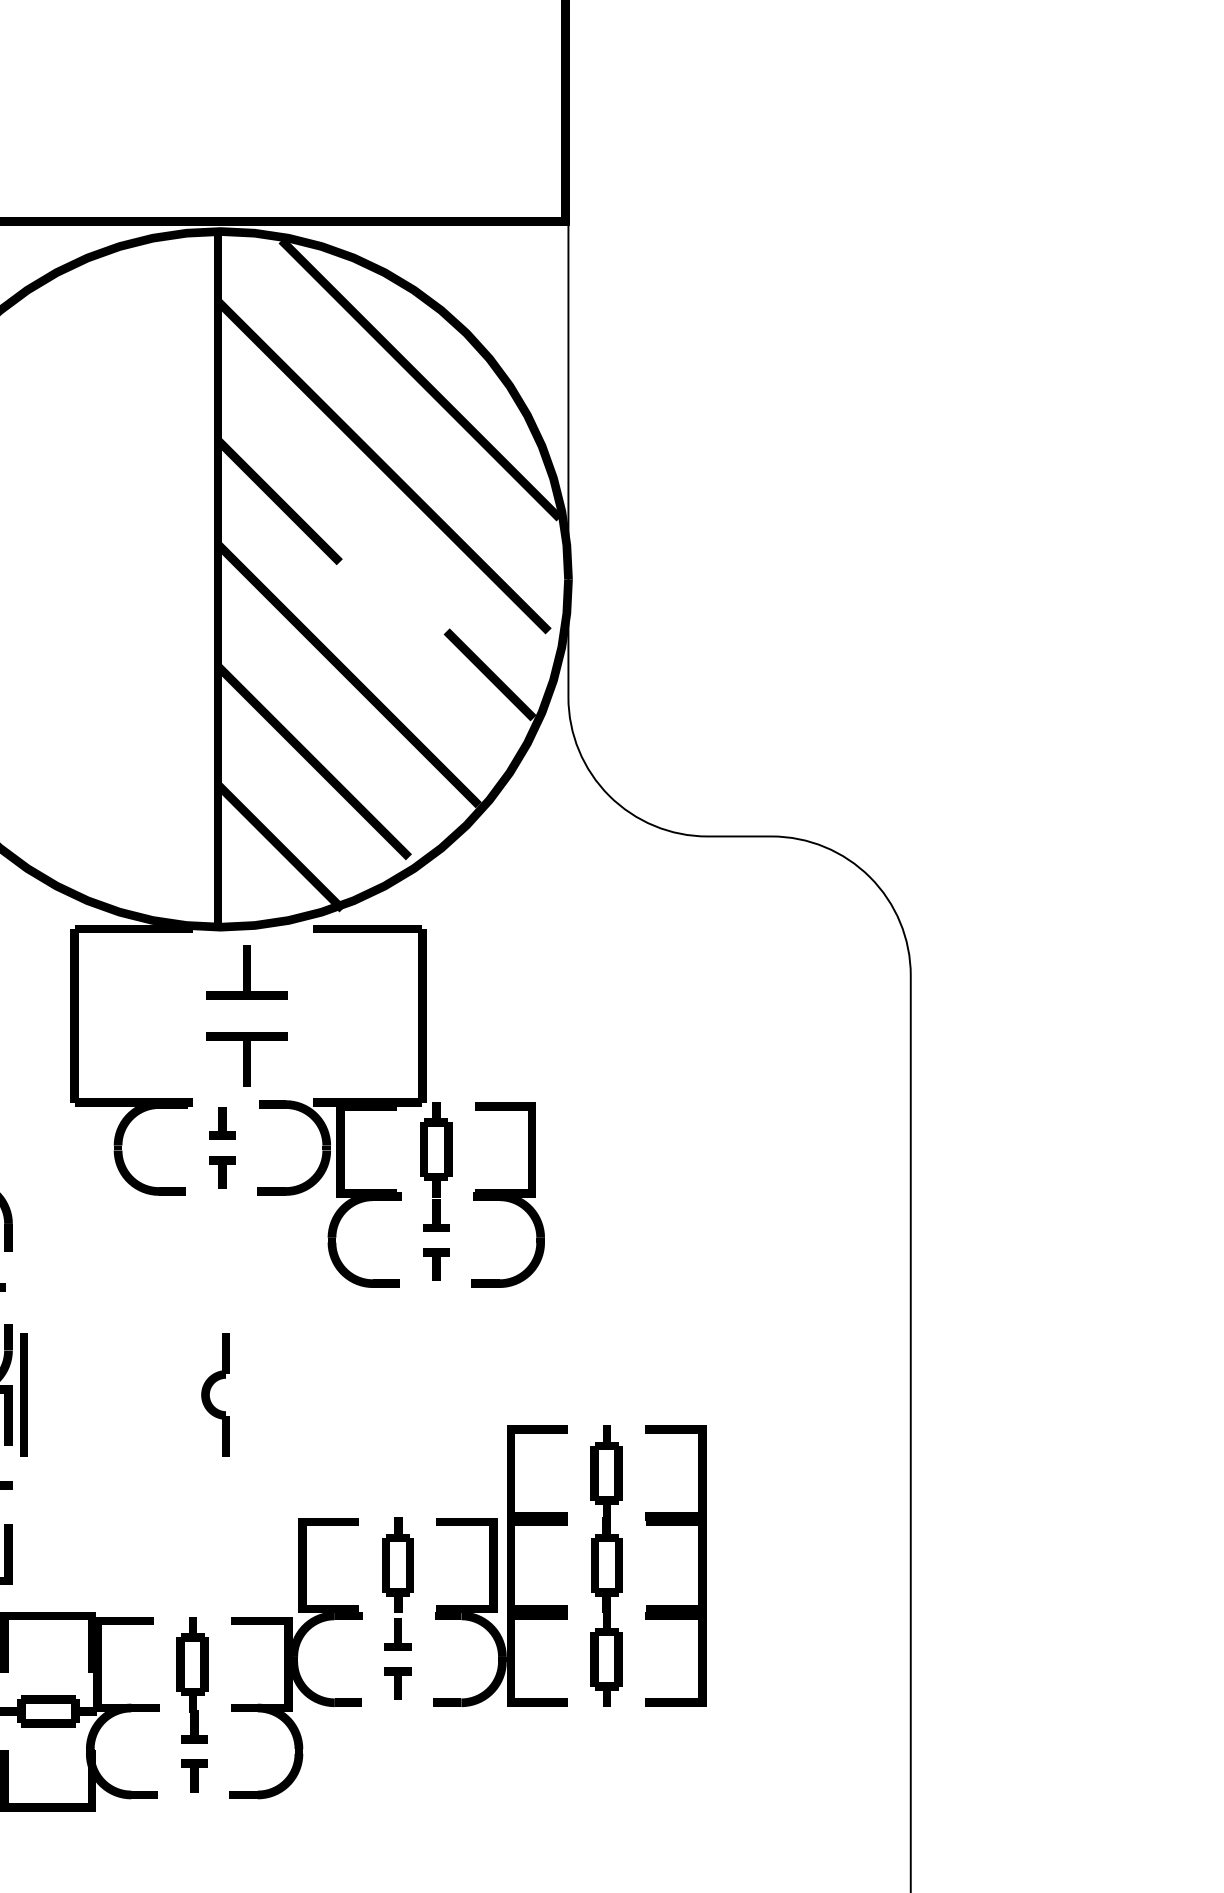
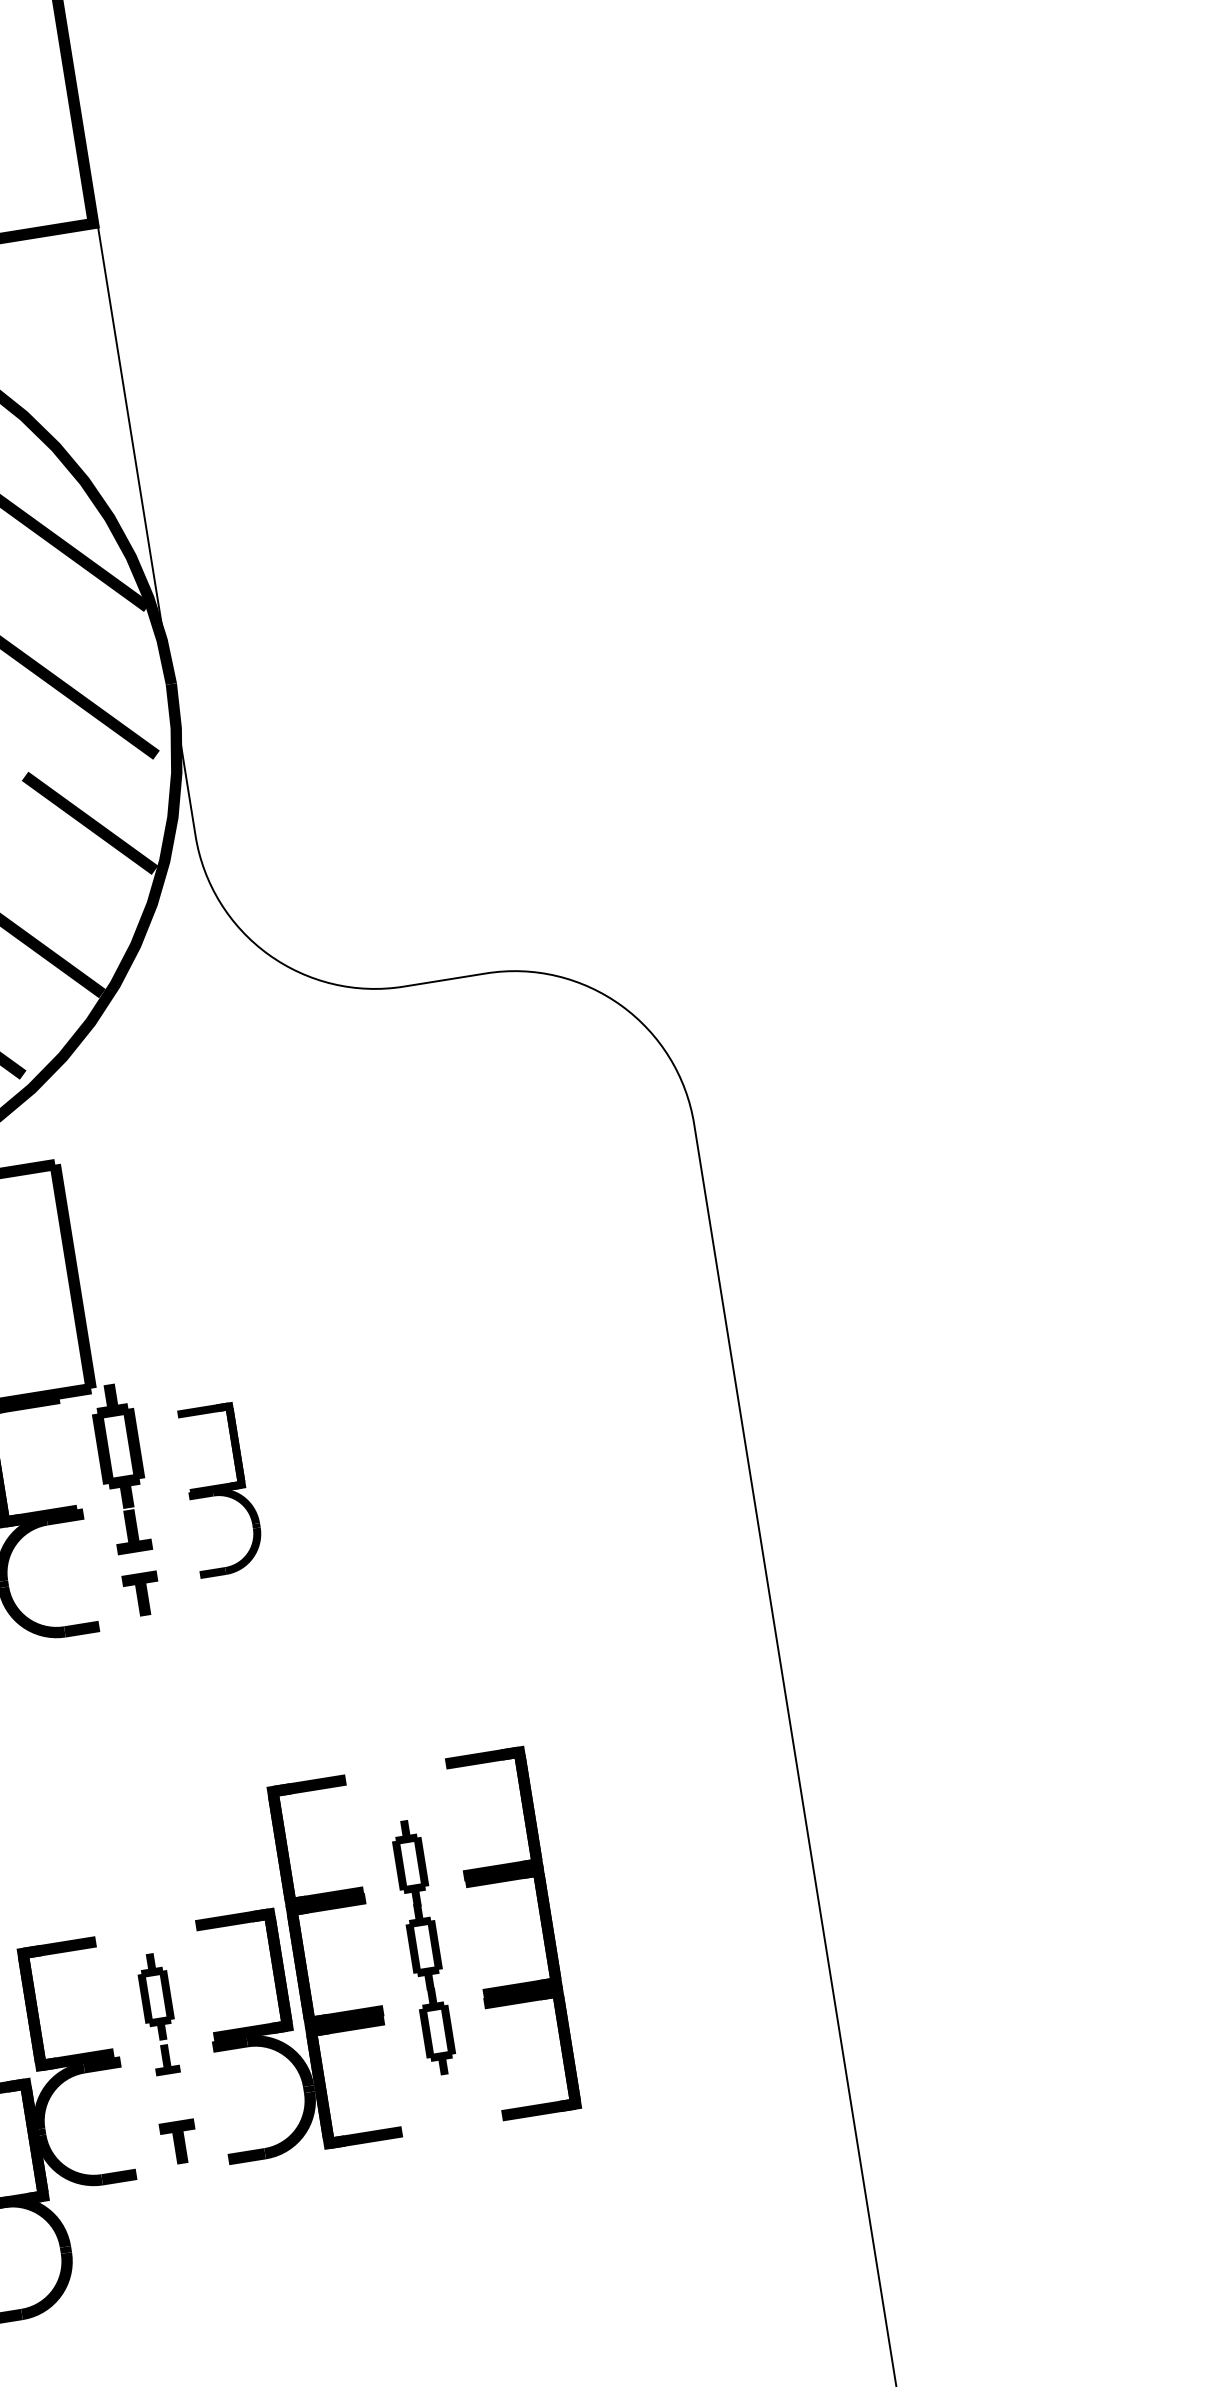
part: (507, 1194) -> (219, 1489), size x0.7
part: (606, 1565) -> (423, 1946), size x0.7
part: (397, 1583) -> (158, 2013), size x0.7

